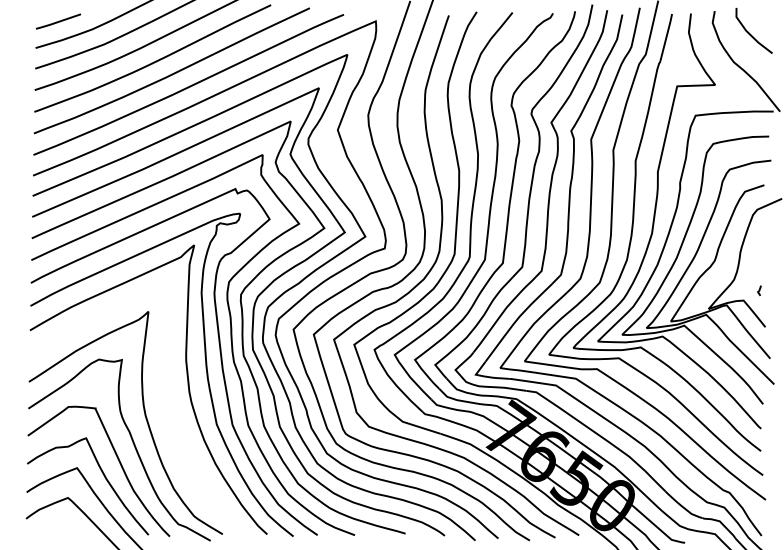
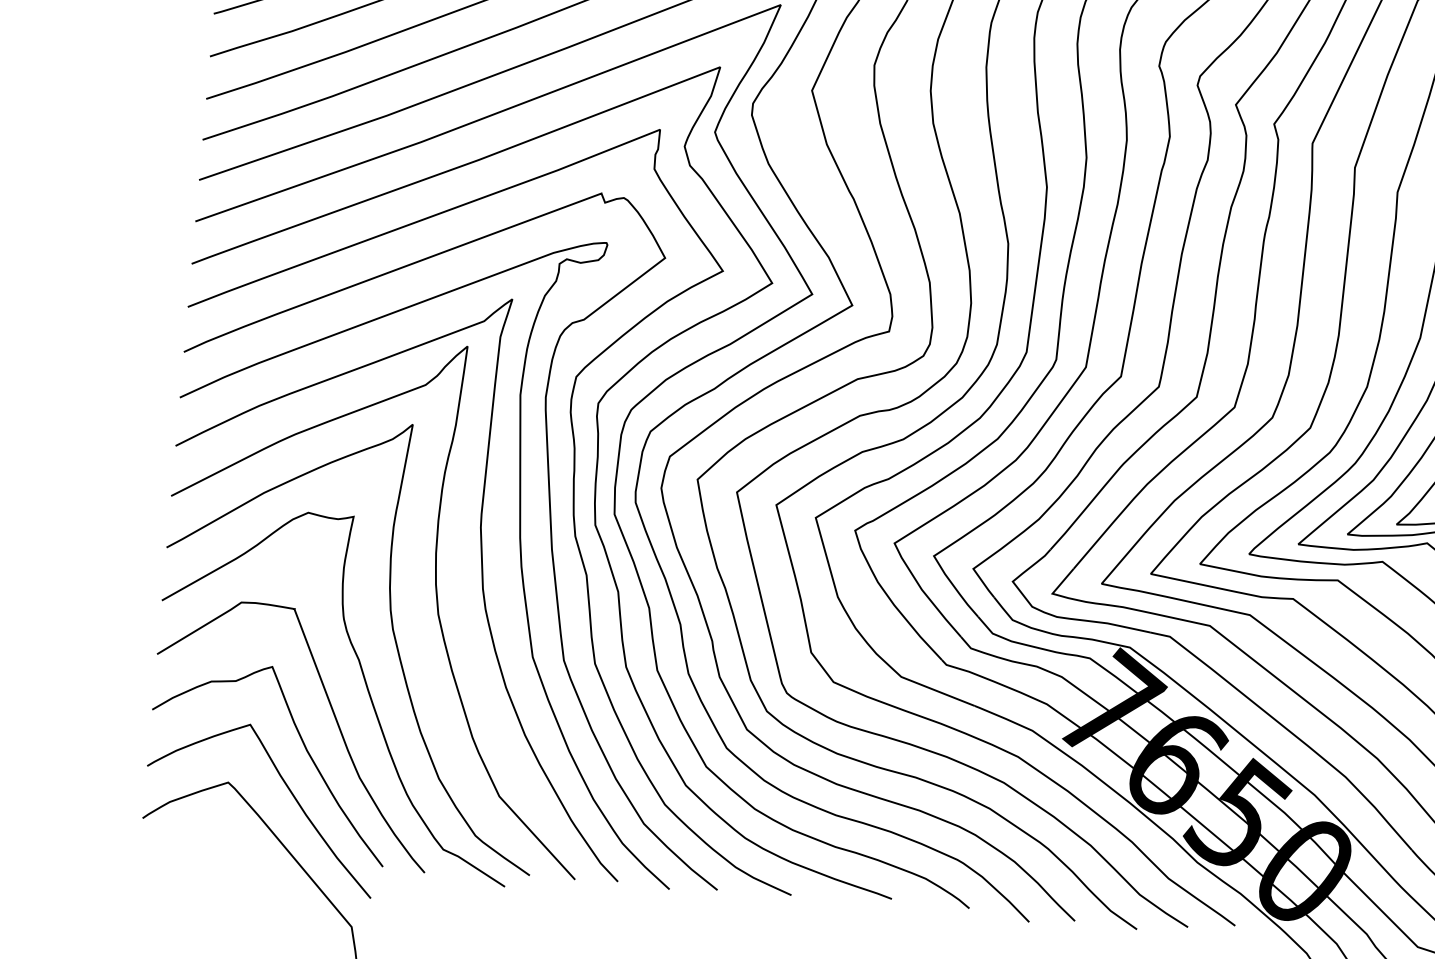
curve: (165, 398) -> (434, 598), added

